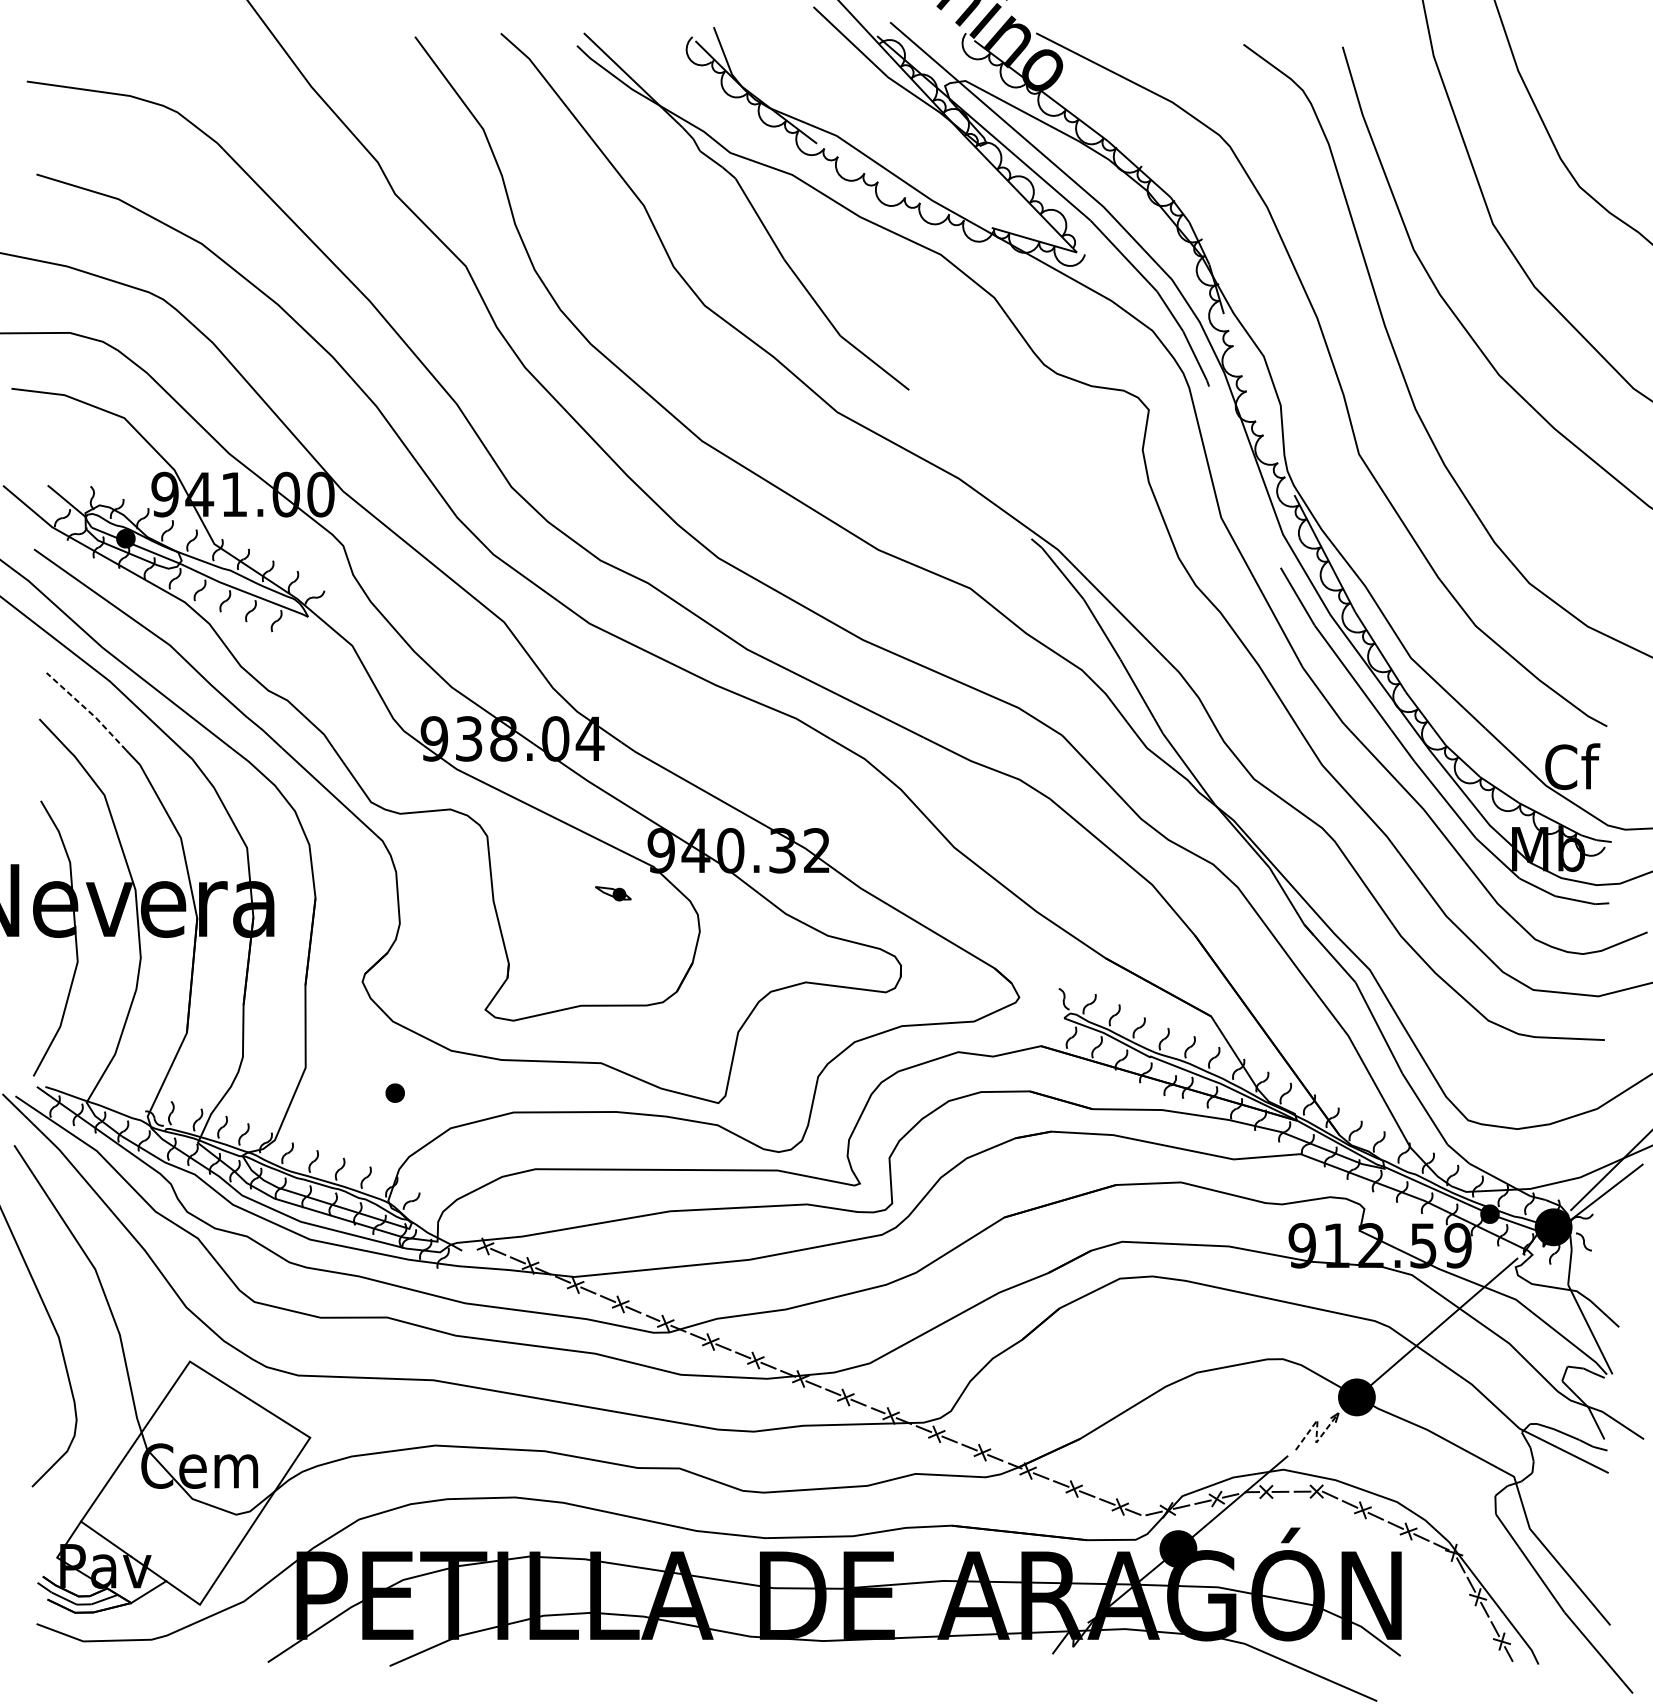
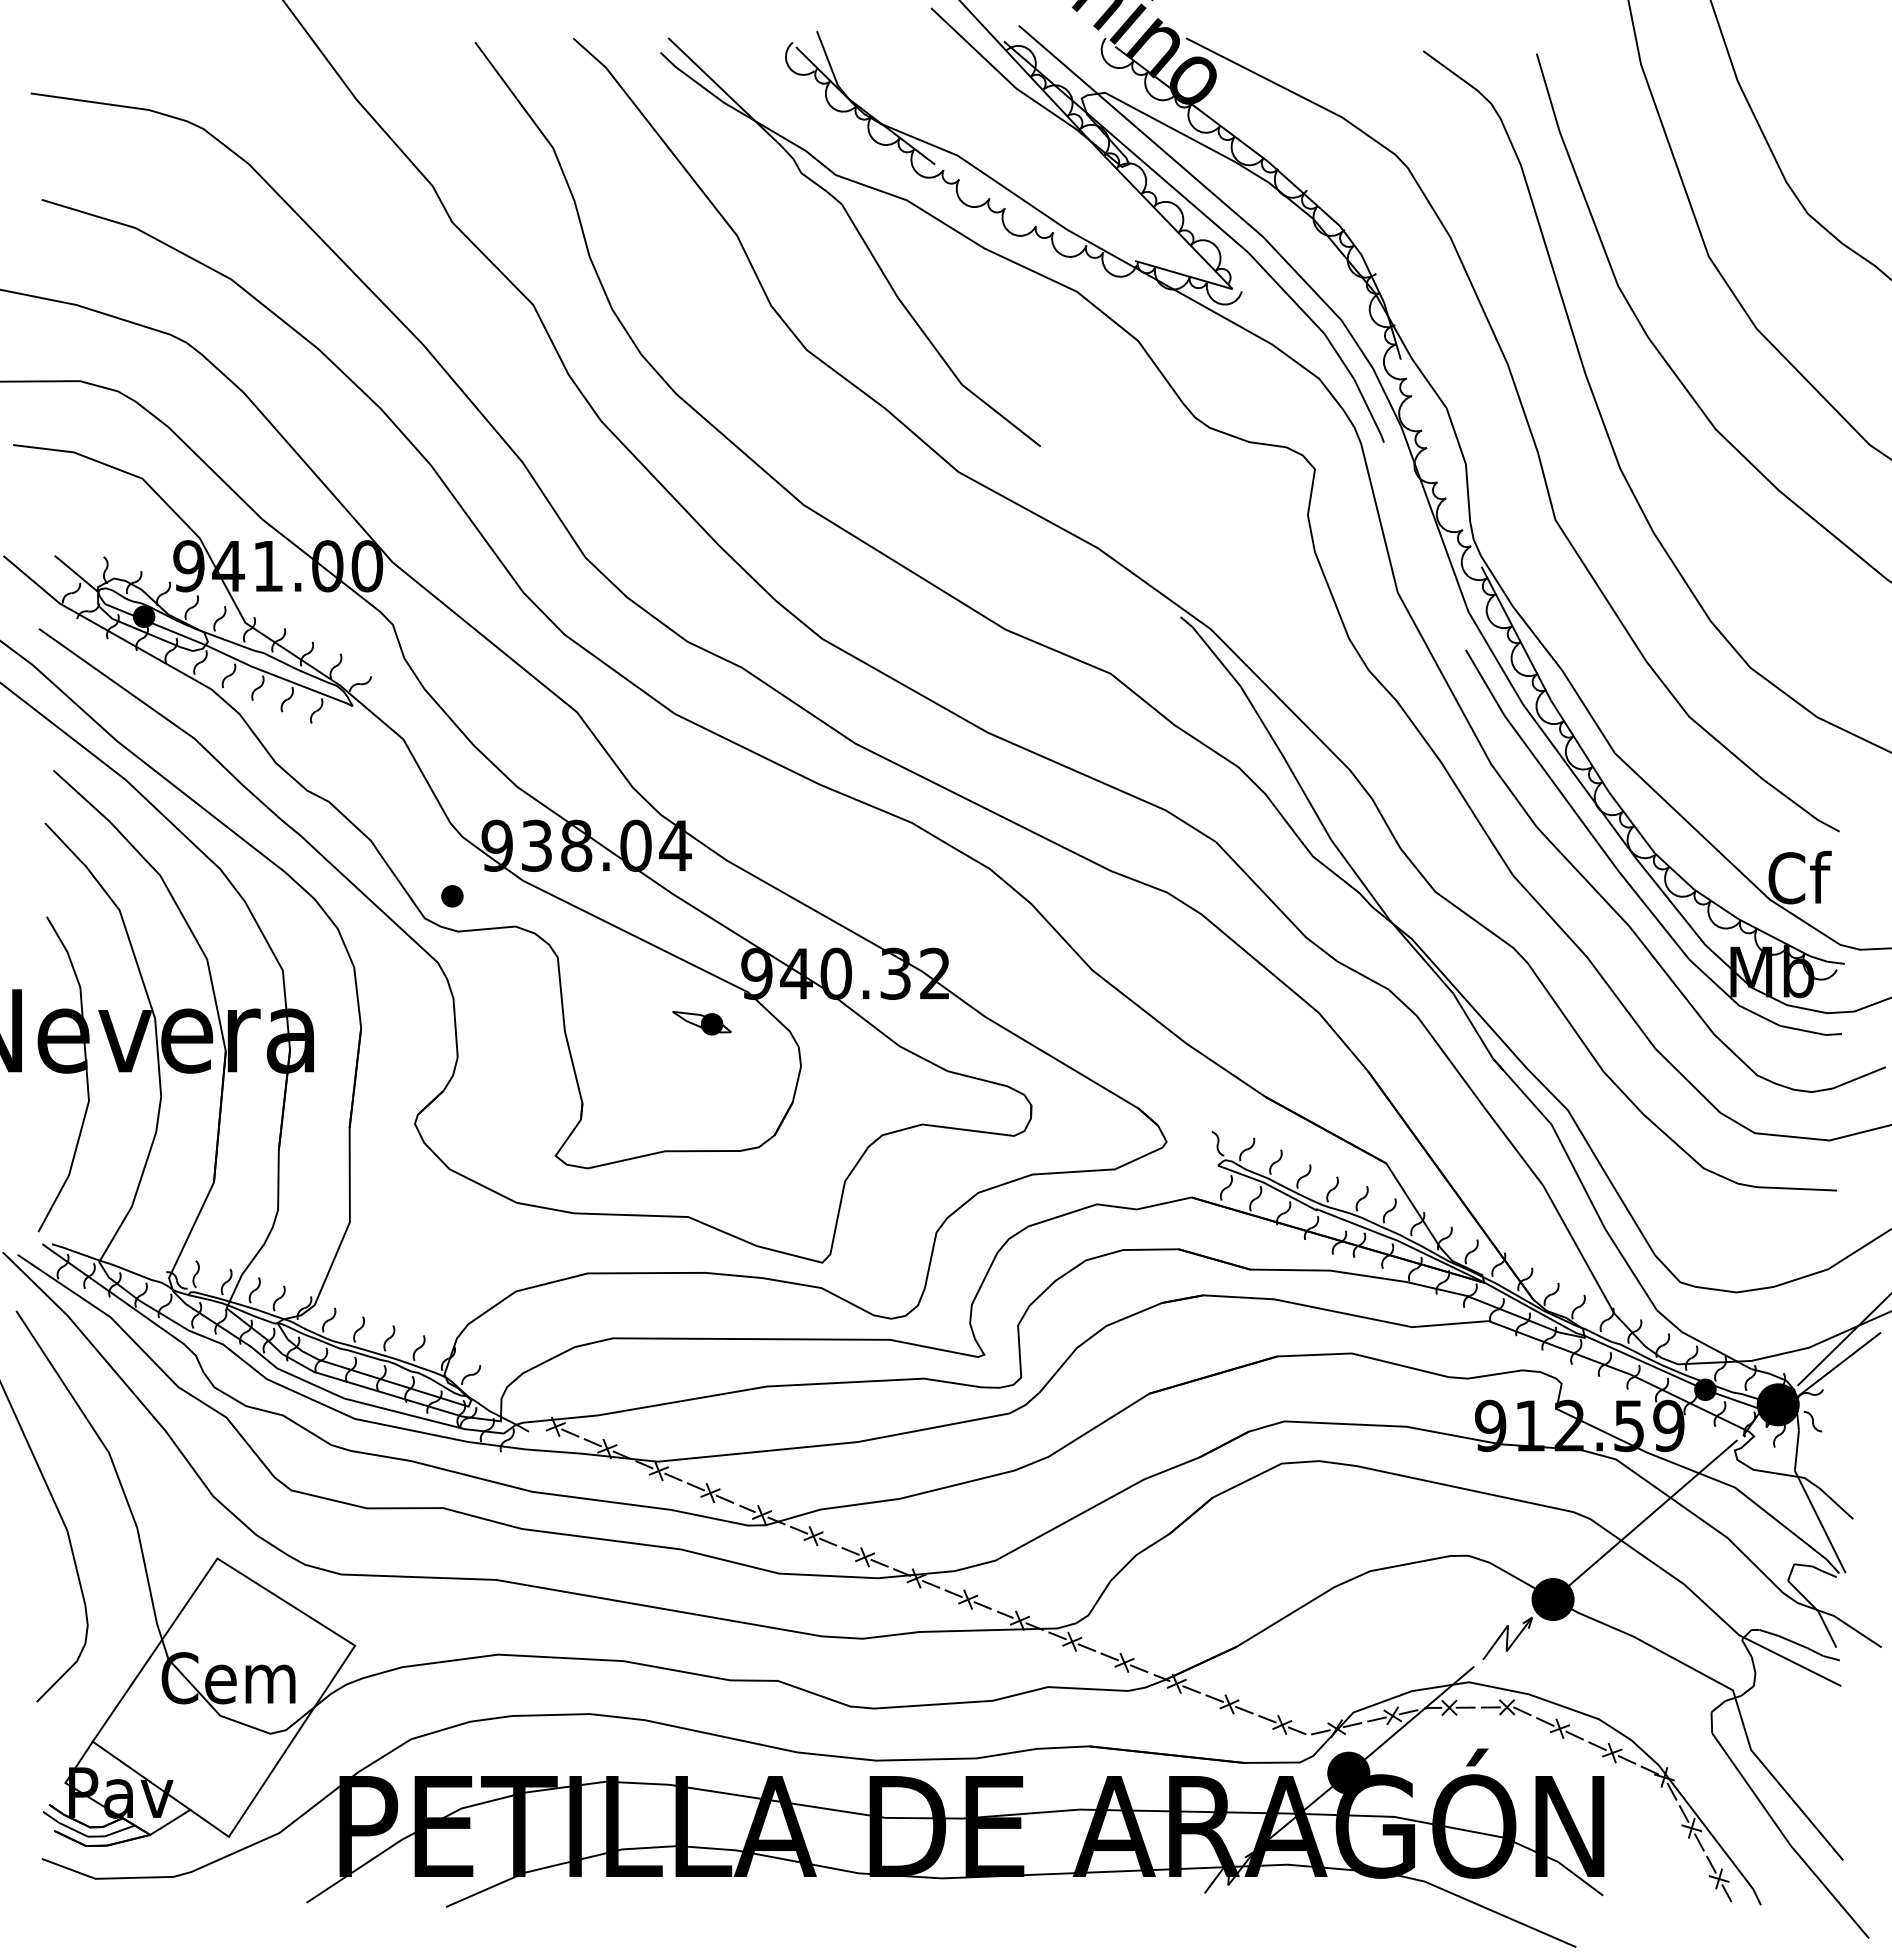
line: (87, 710) -> (100, 813), dashed -> solid
part: (612, 894) -> (701, 1023), size x1.43
part: (395, 1093) -> (452, 896), moved
line: (1317, 1431) -> (1507, 1638), dashed -> solid

